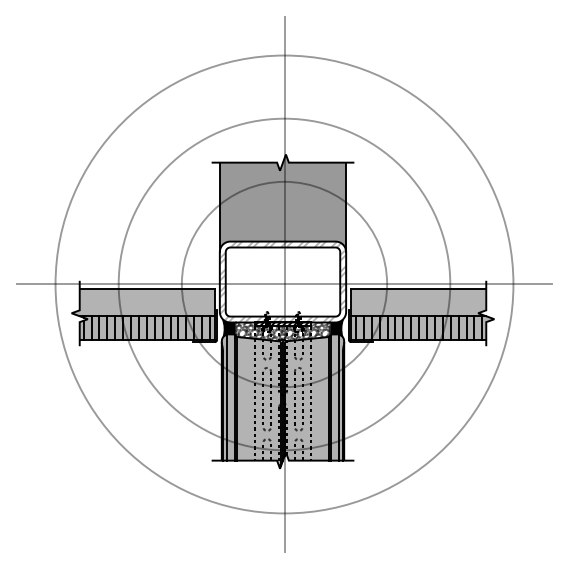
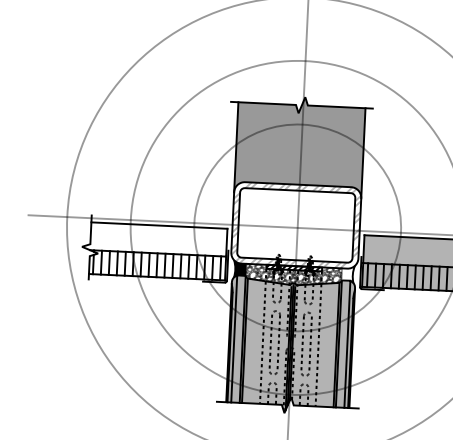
fill: (142, 313) -> (153, 250), removed
fill: (336, 327) -> (347, 273), removed

